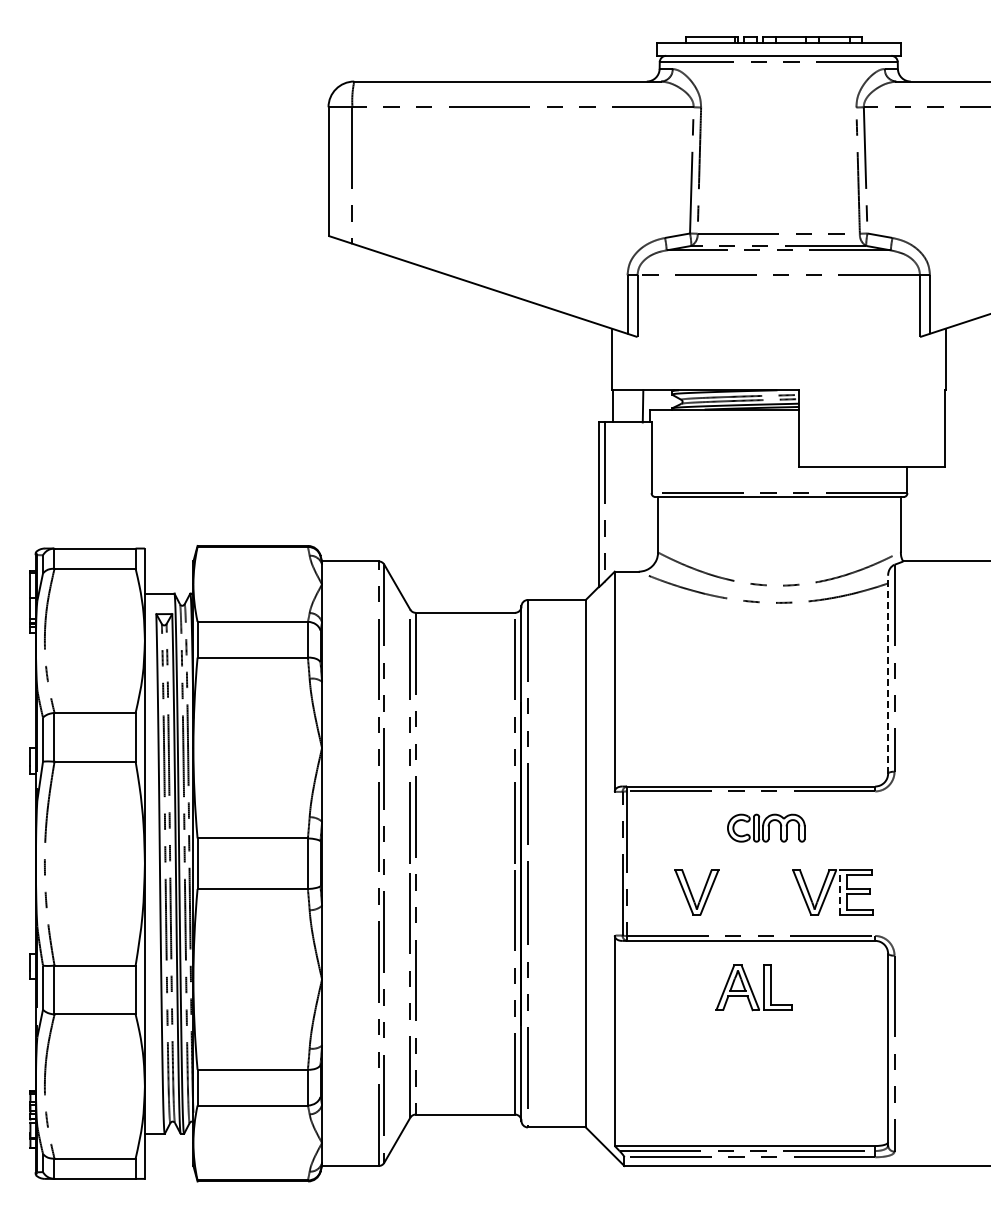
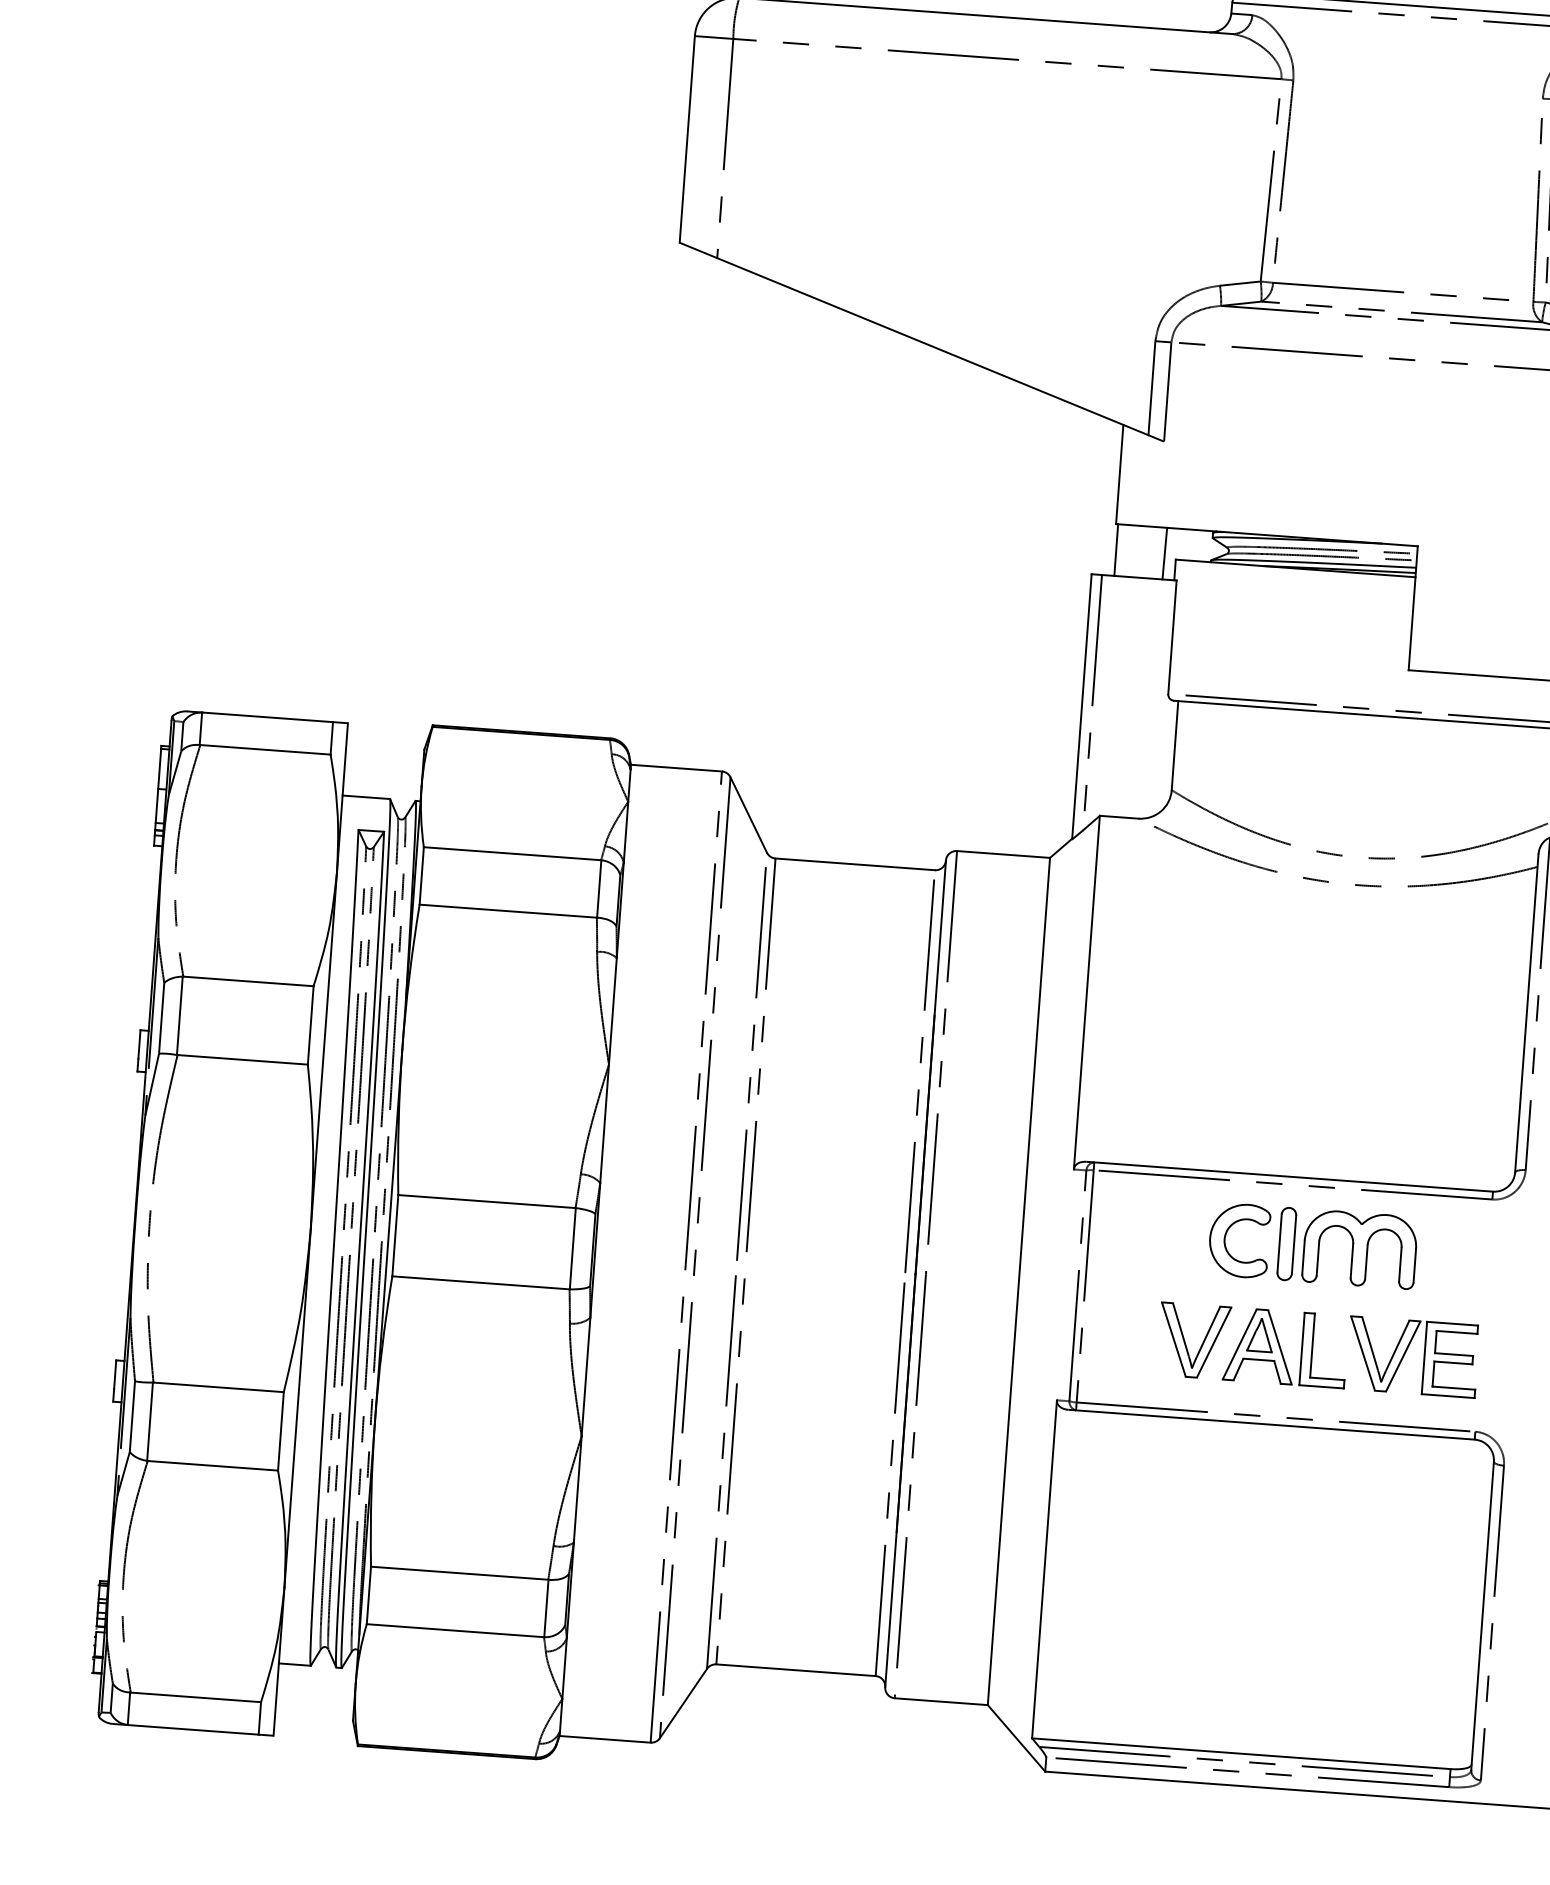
line: (888, 674) -> (1527, 1013), dashed -> solid
part: (766, 827) -> (1313, 1244), size x1.67
line: (840, 892) -> (1424, 1357), dashed -> solid
part: (753, 987) -> (1284, 1347), moved

